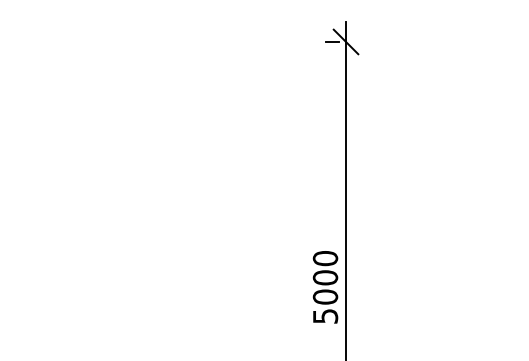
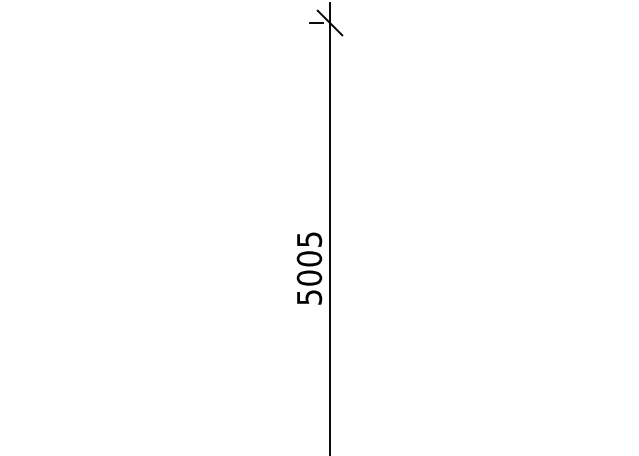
text: (325, 258) -> (309, 239), 5000 -> 5005

